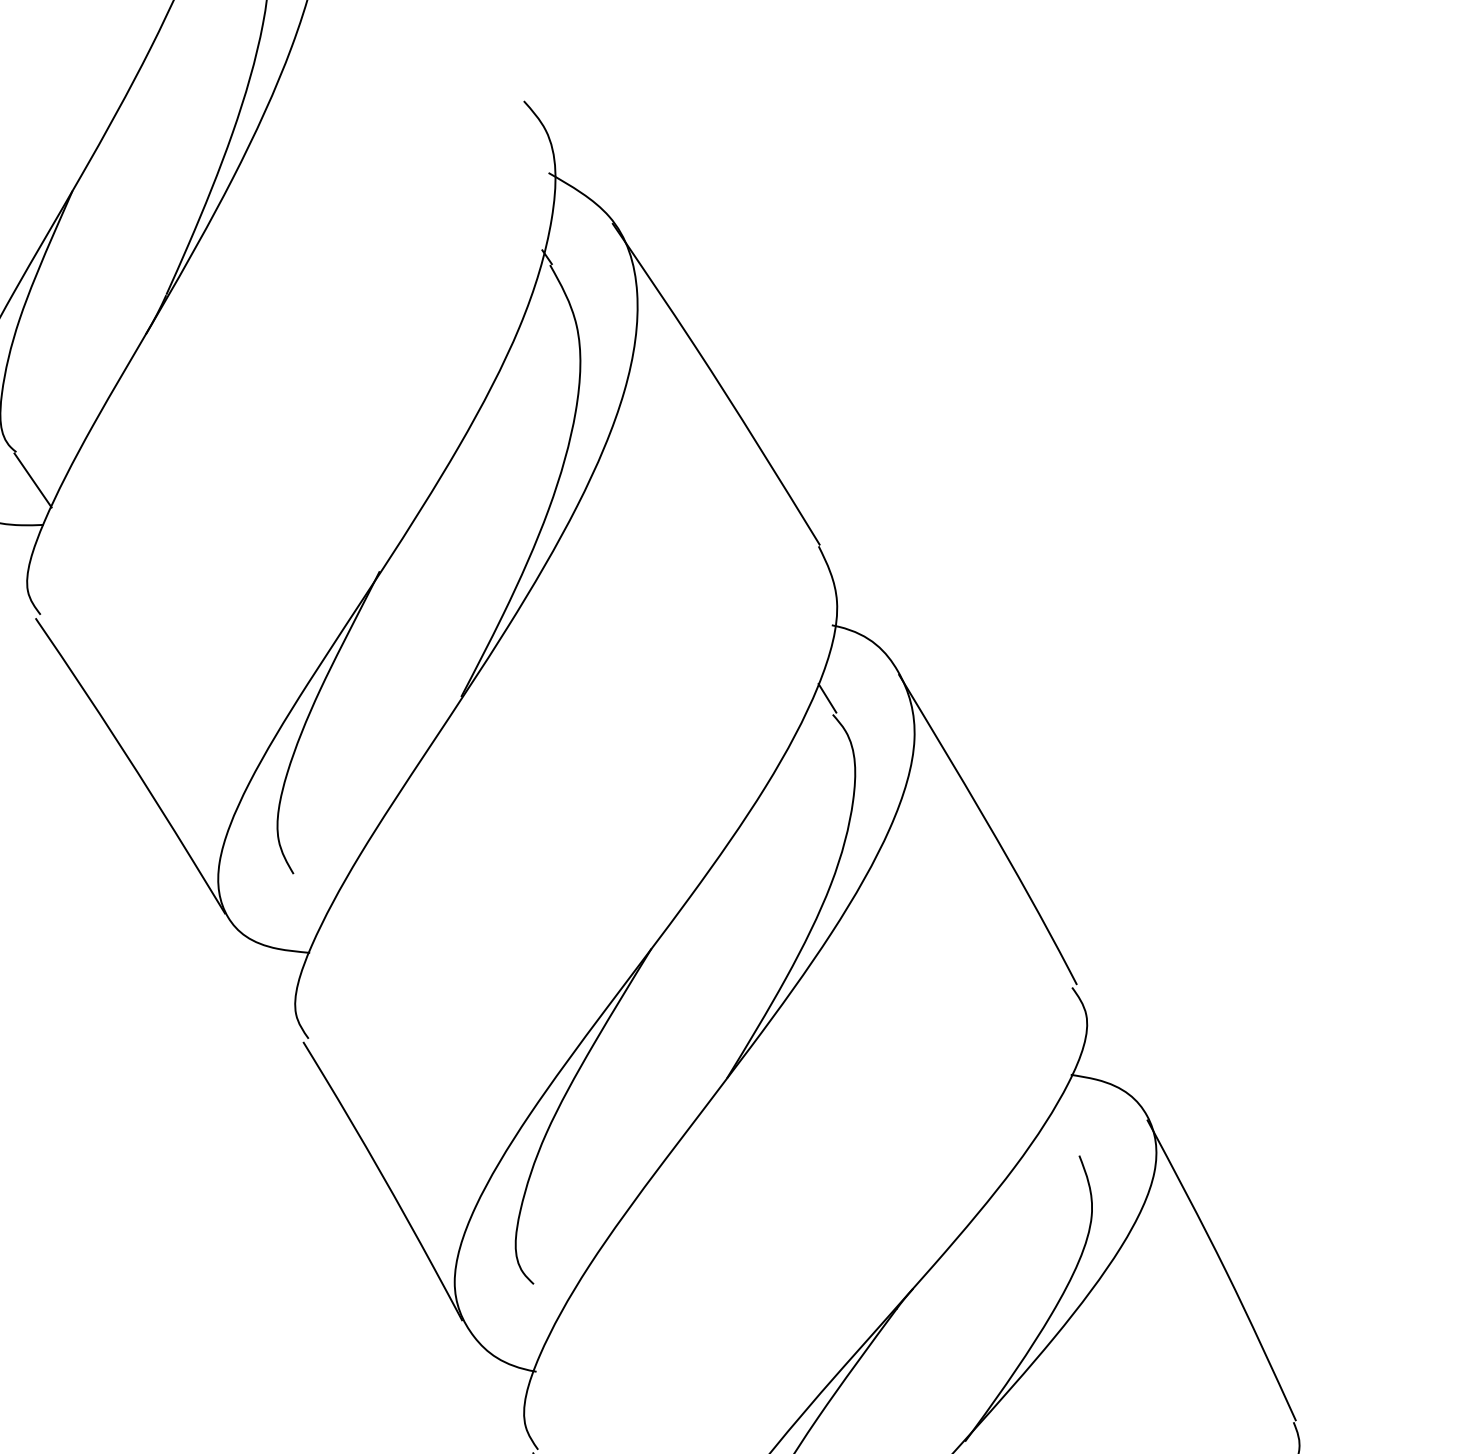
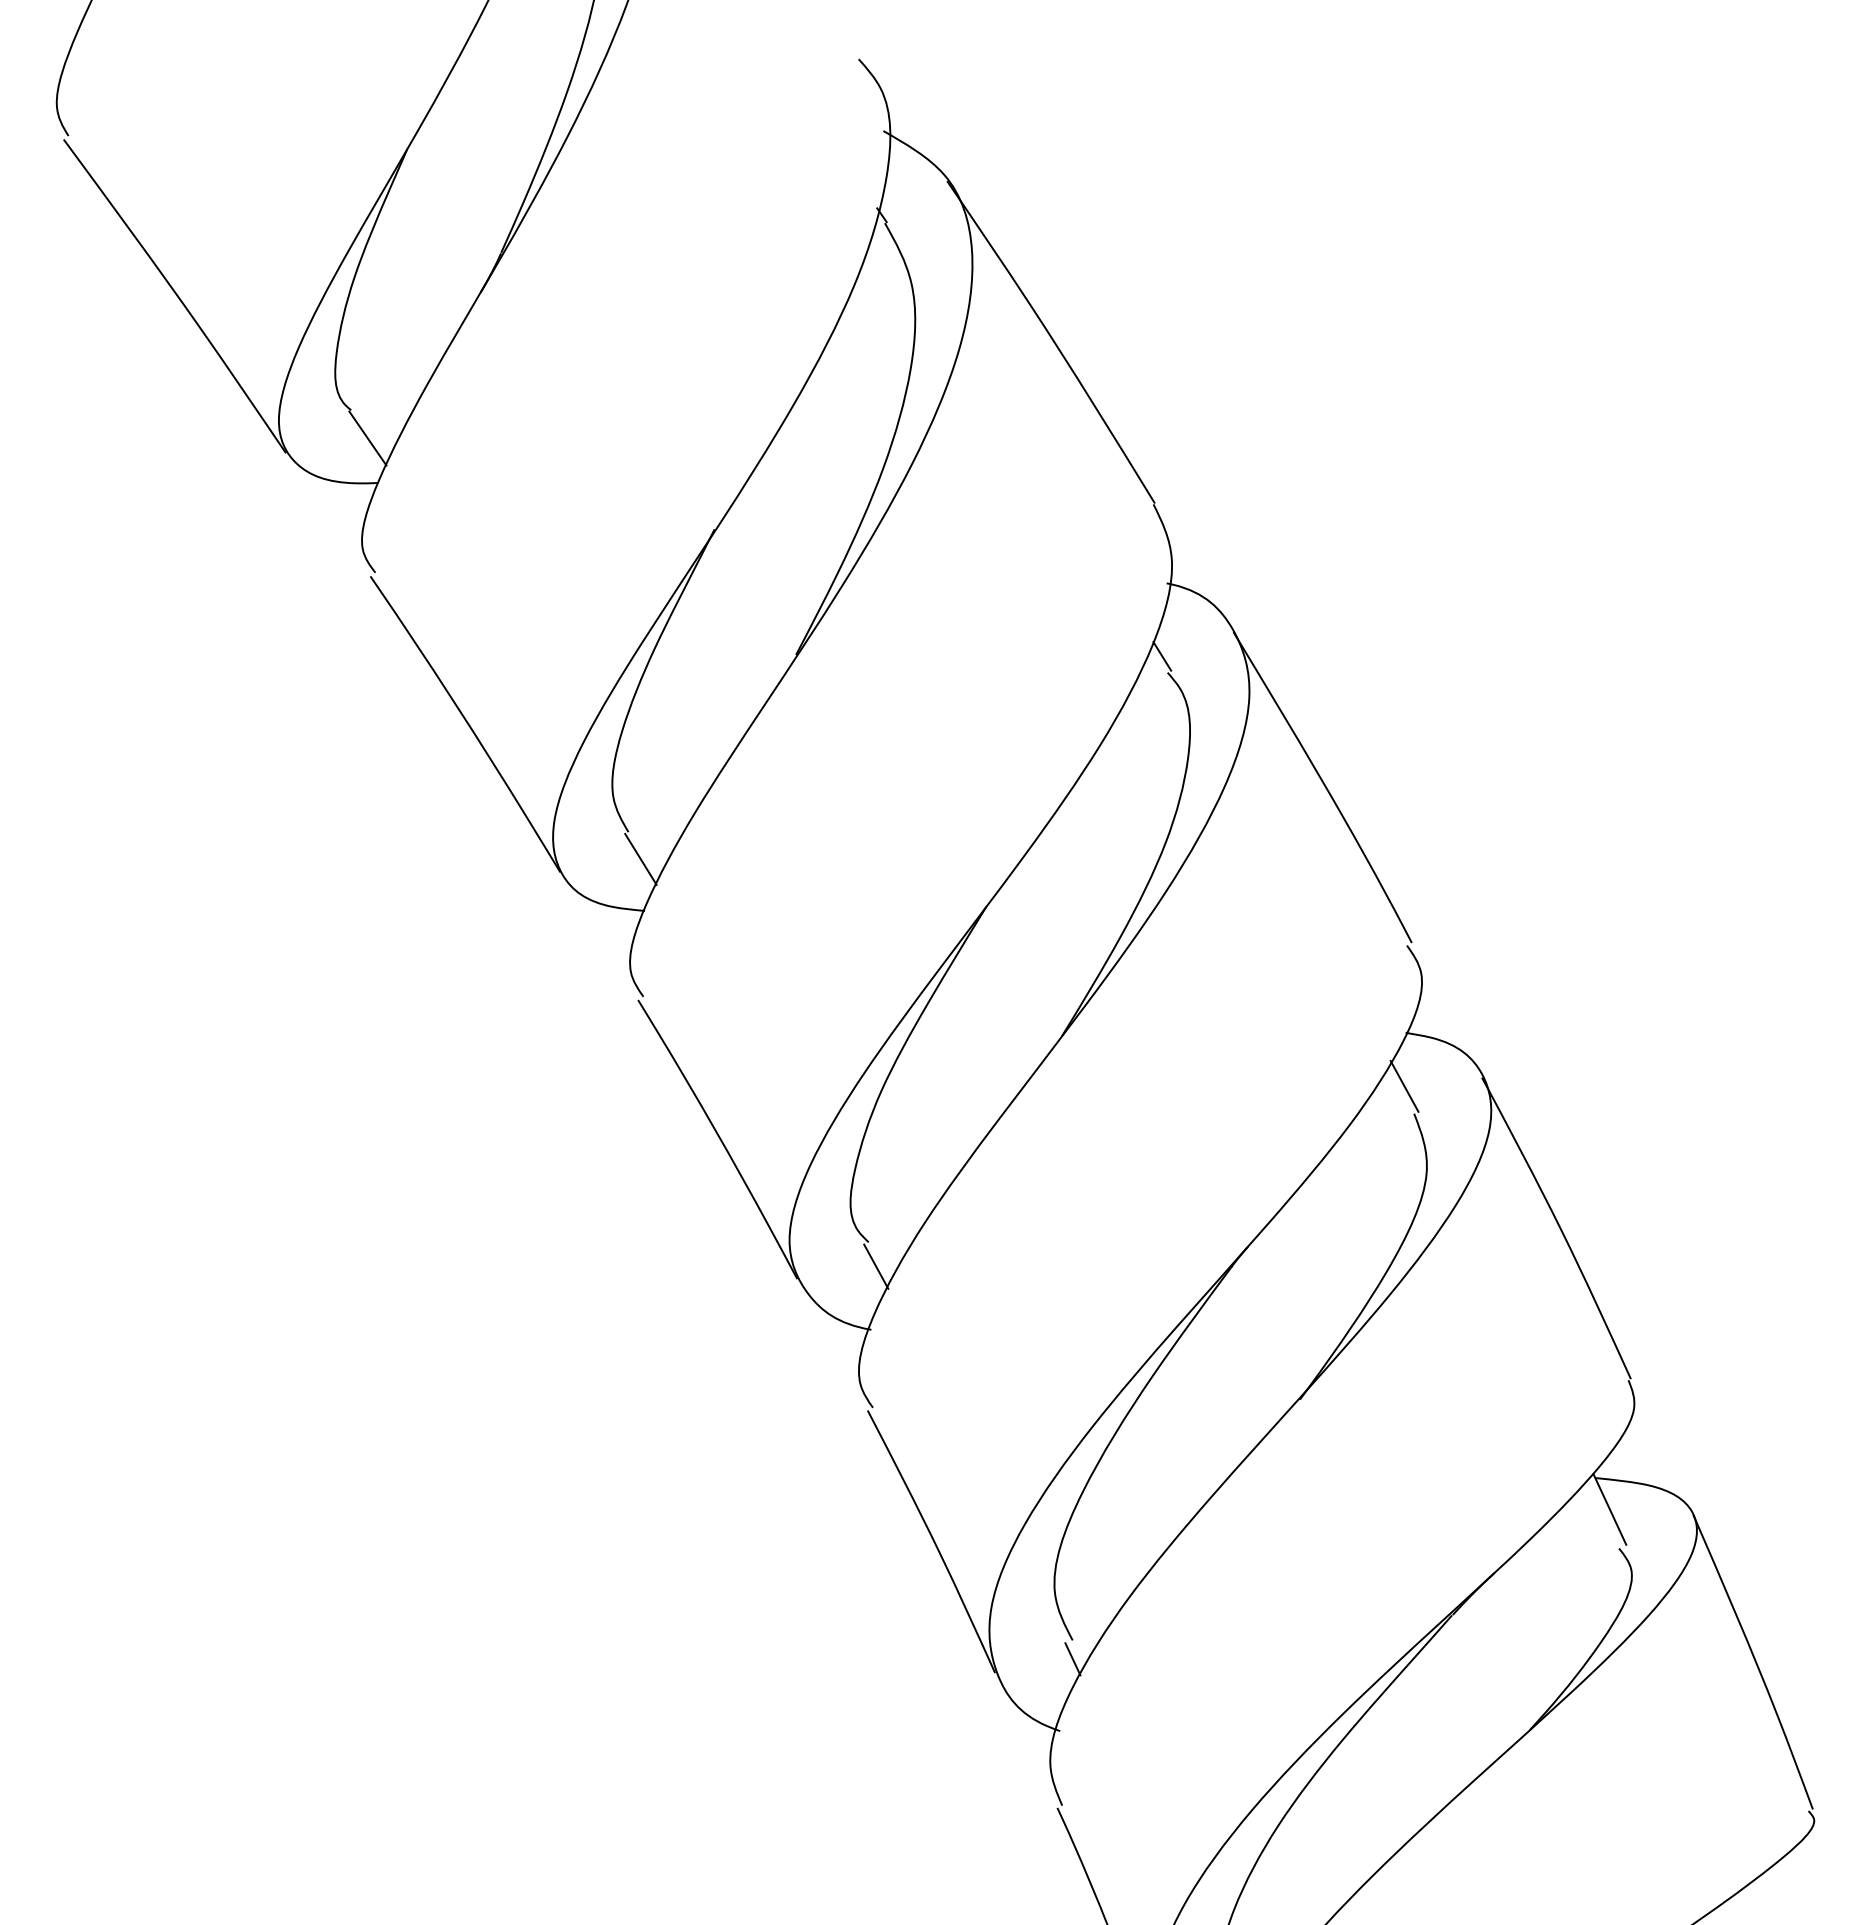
line: (305, 900) -> (640, 858), added
line: (1069, 1127) -> (1404, 1085), added
line: (541, 1308) -> (876, 1266), added

